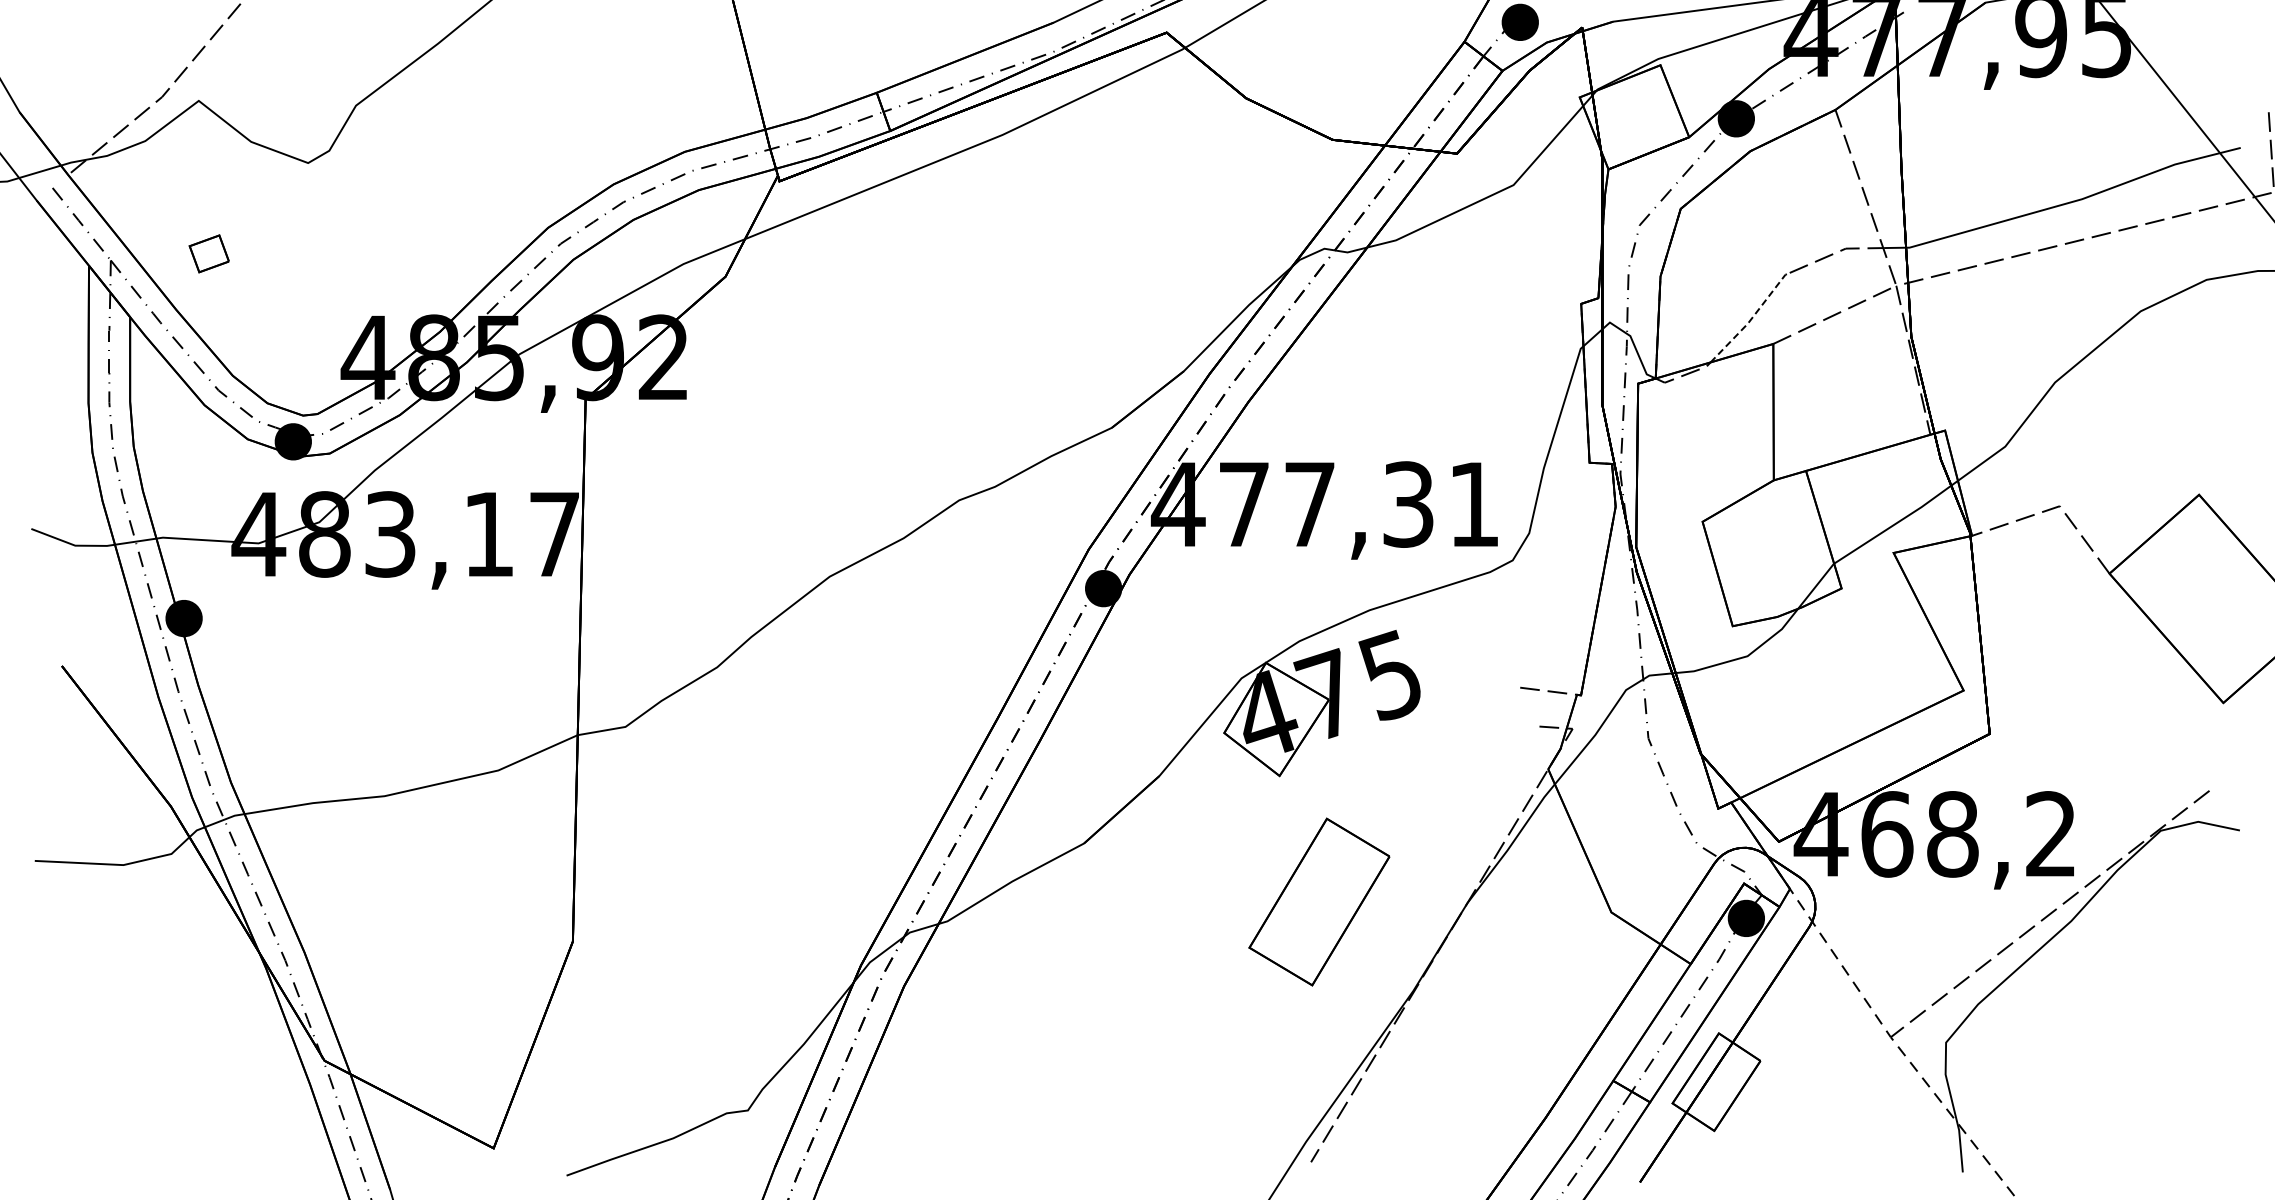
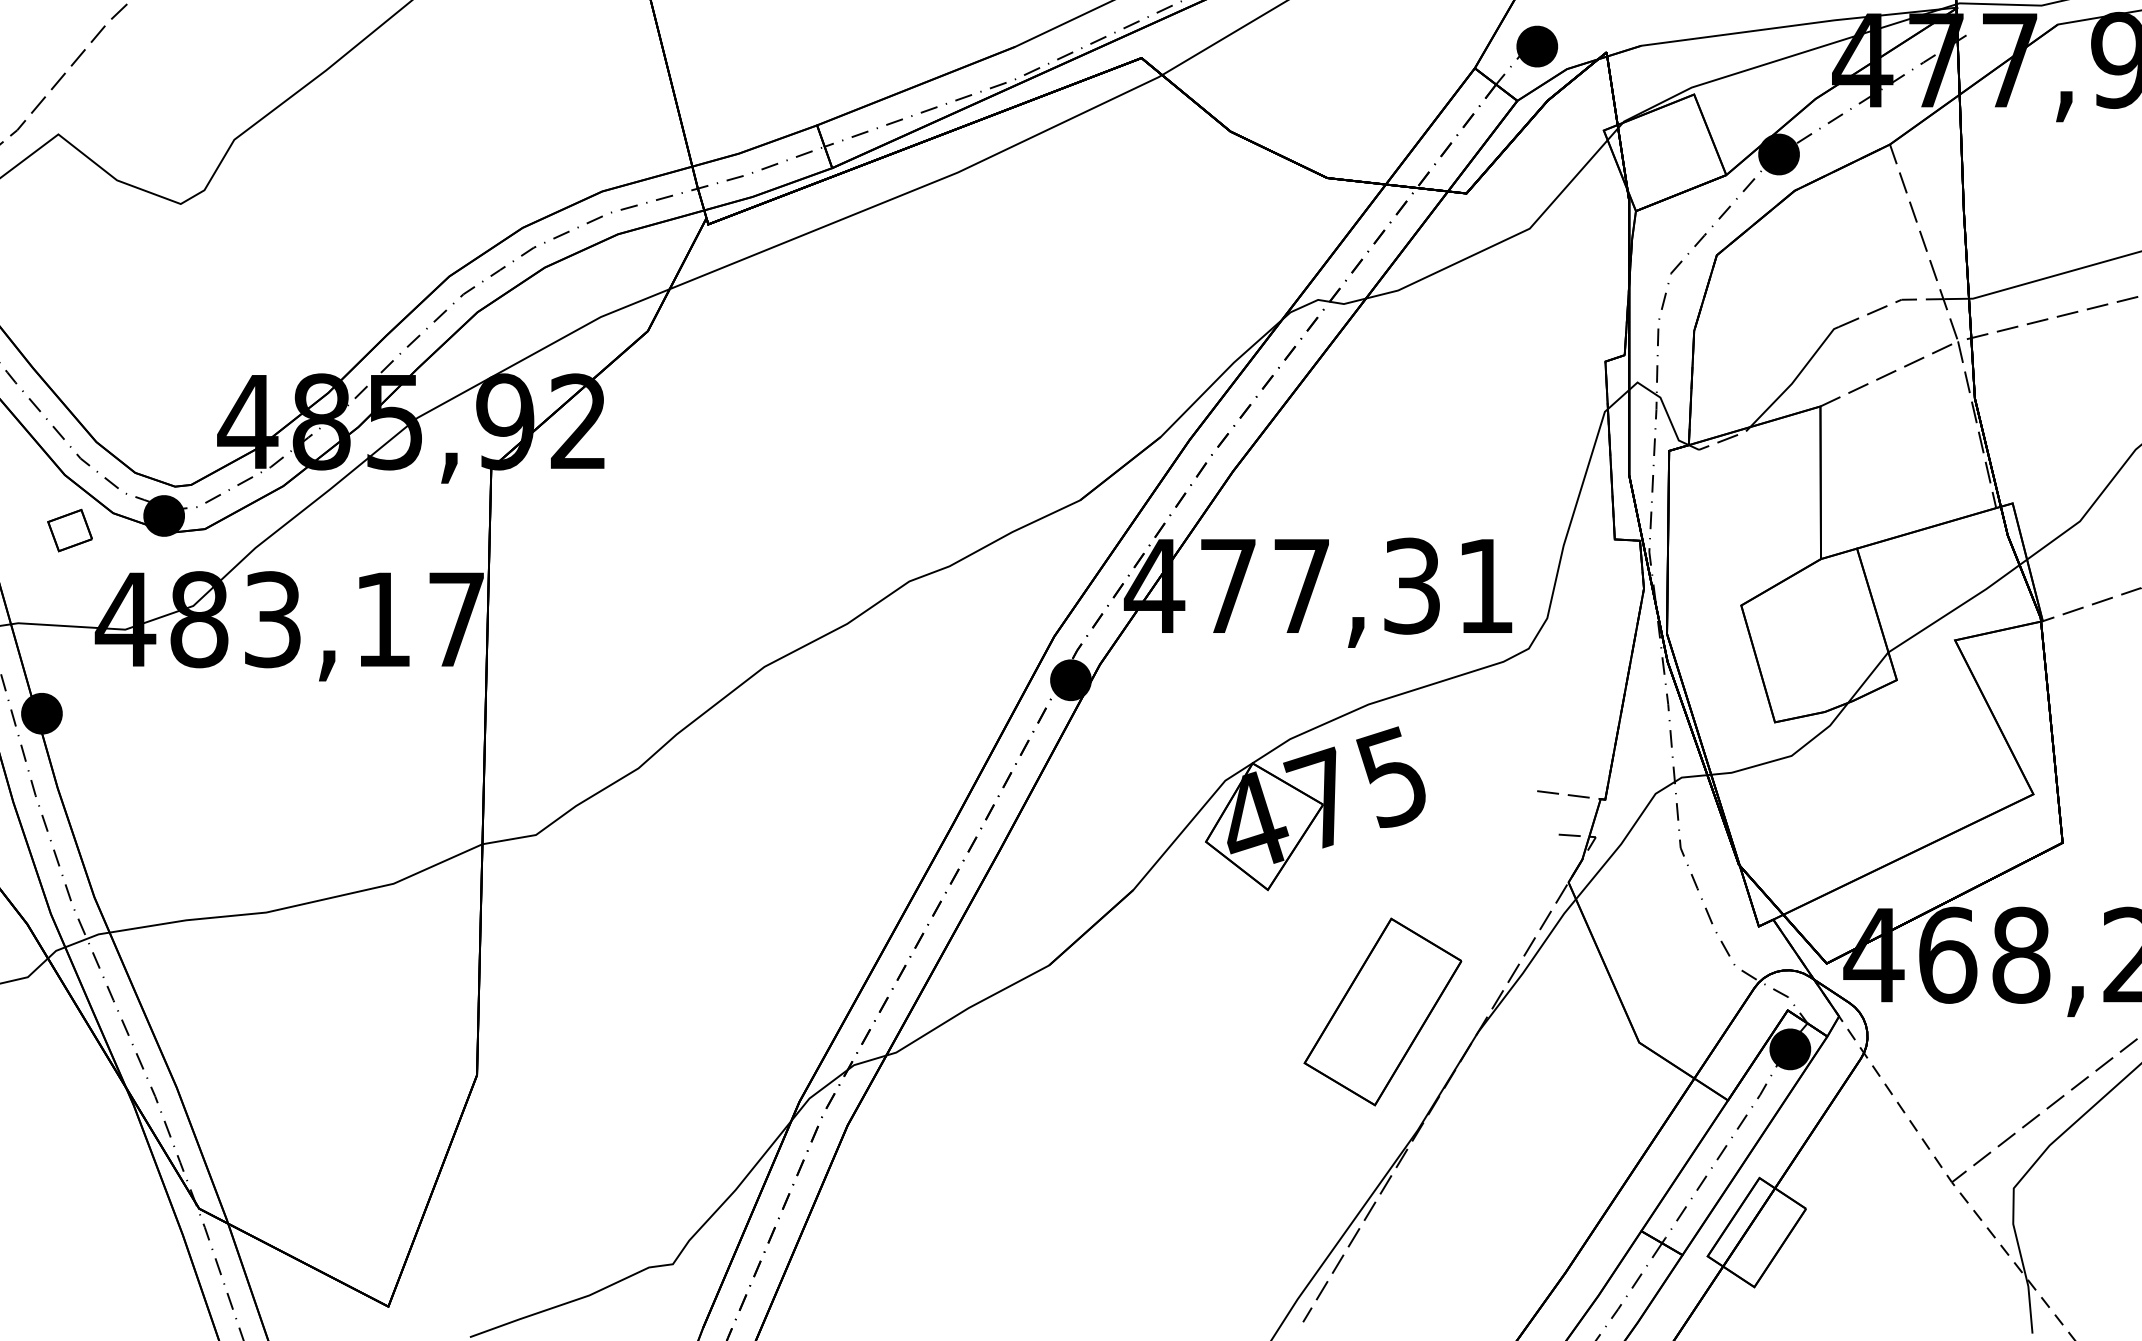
part: (208, 253) -> (69, 530), moved
line: (1752, 318) -> (1797, 377), dashed -> solid
part: (1319, 901) -> (1383, 1011), moved

